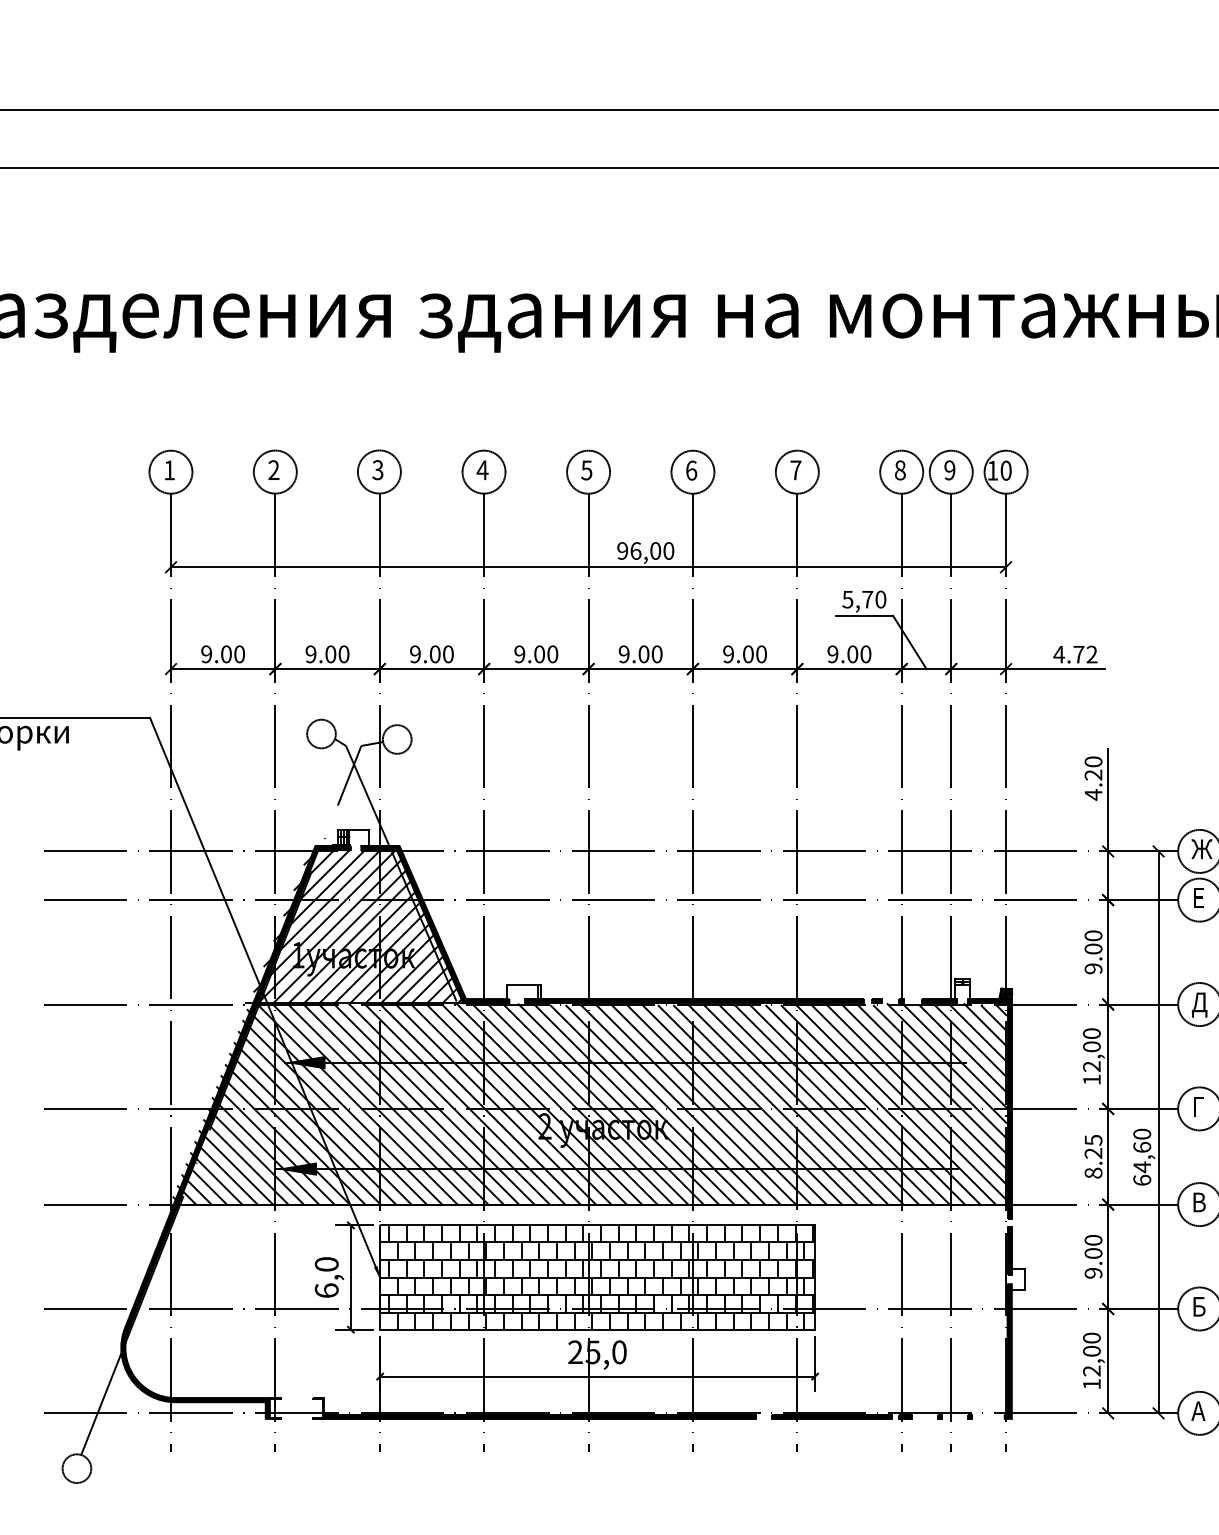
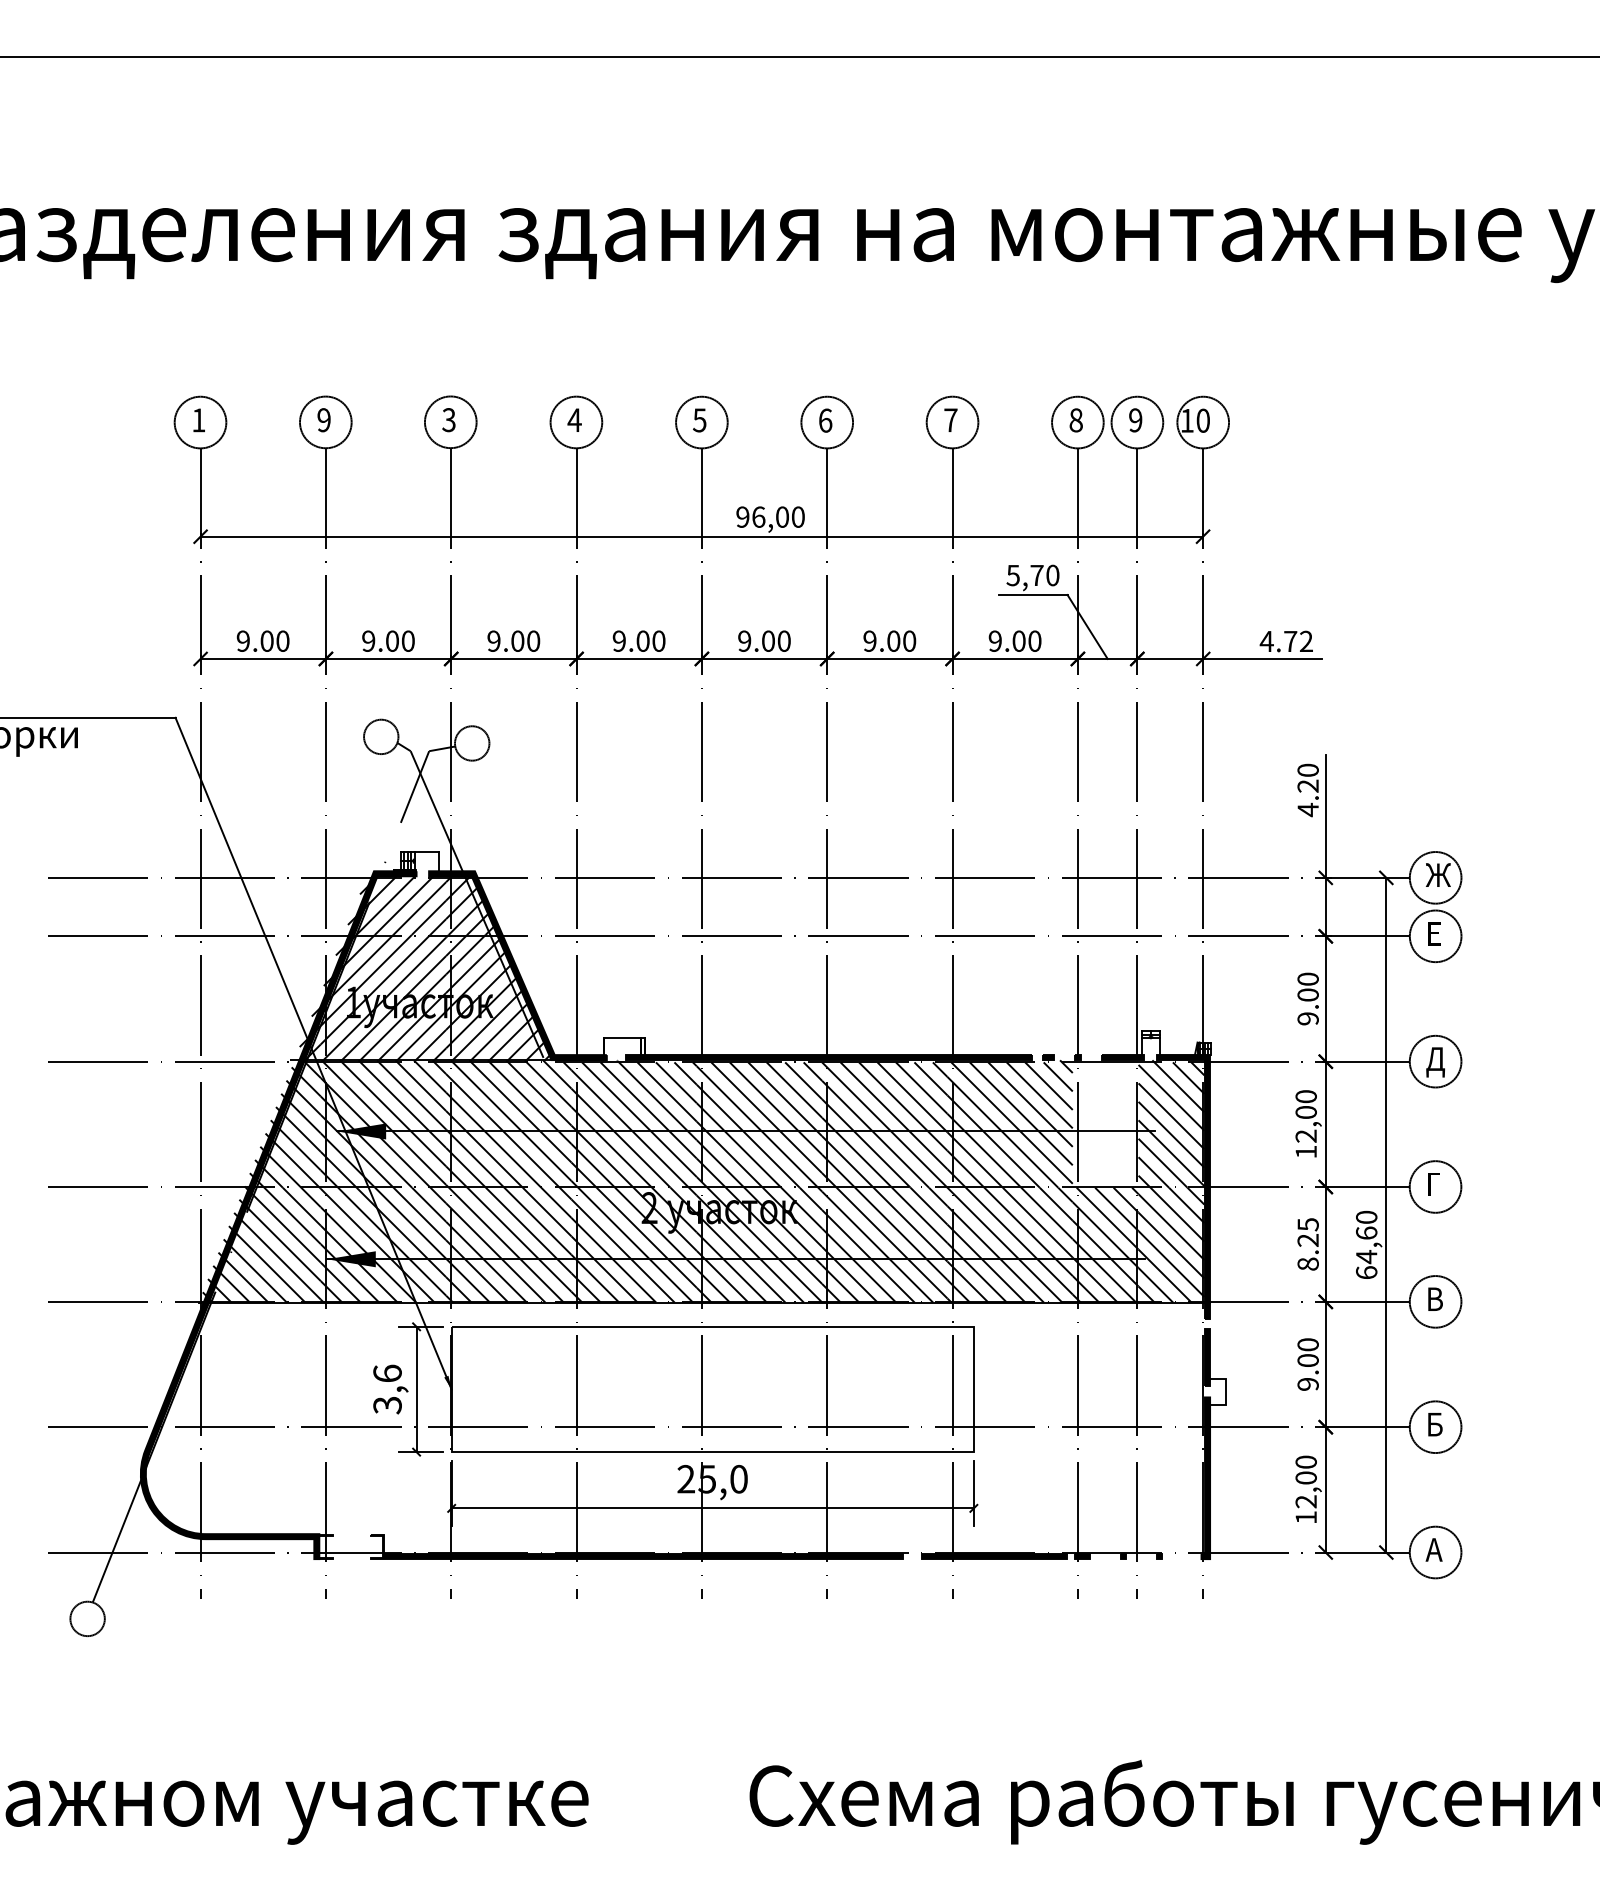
text: (273, 470) -> (323, 420), 2 -> 9
hatch: (924, 1056) -> (1105, 1124), removed
text: (326, 1277) -> (387, 1389), 6,0 -> 3,6
hatch: (597, 1277) -> (712, 1389), removed

